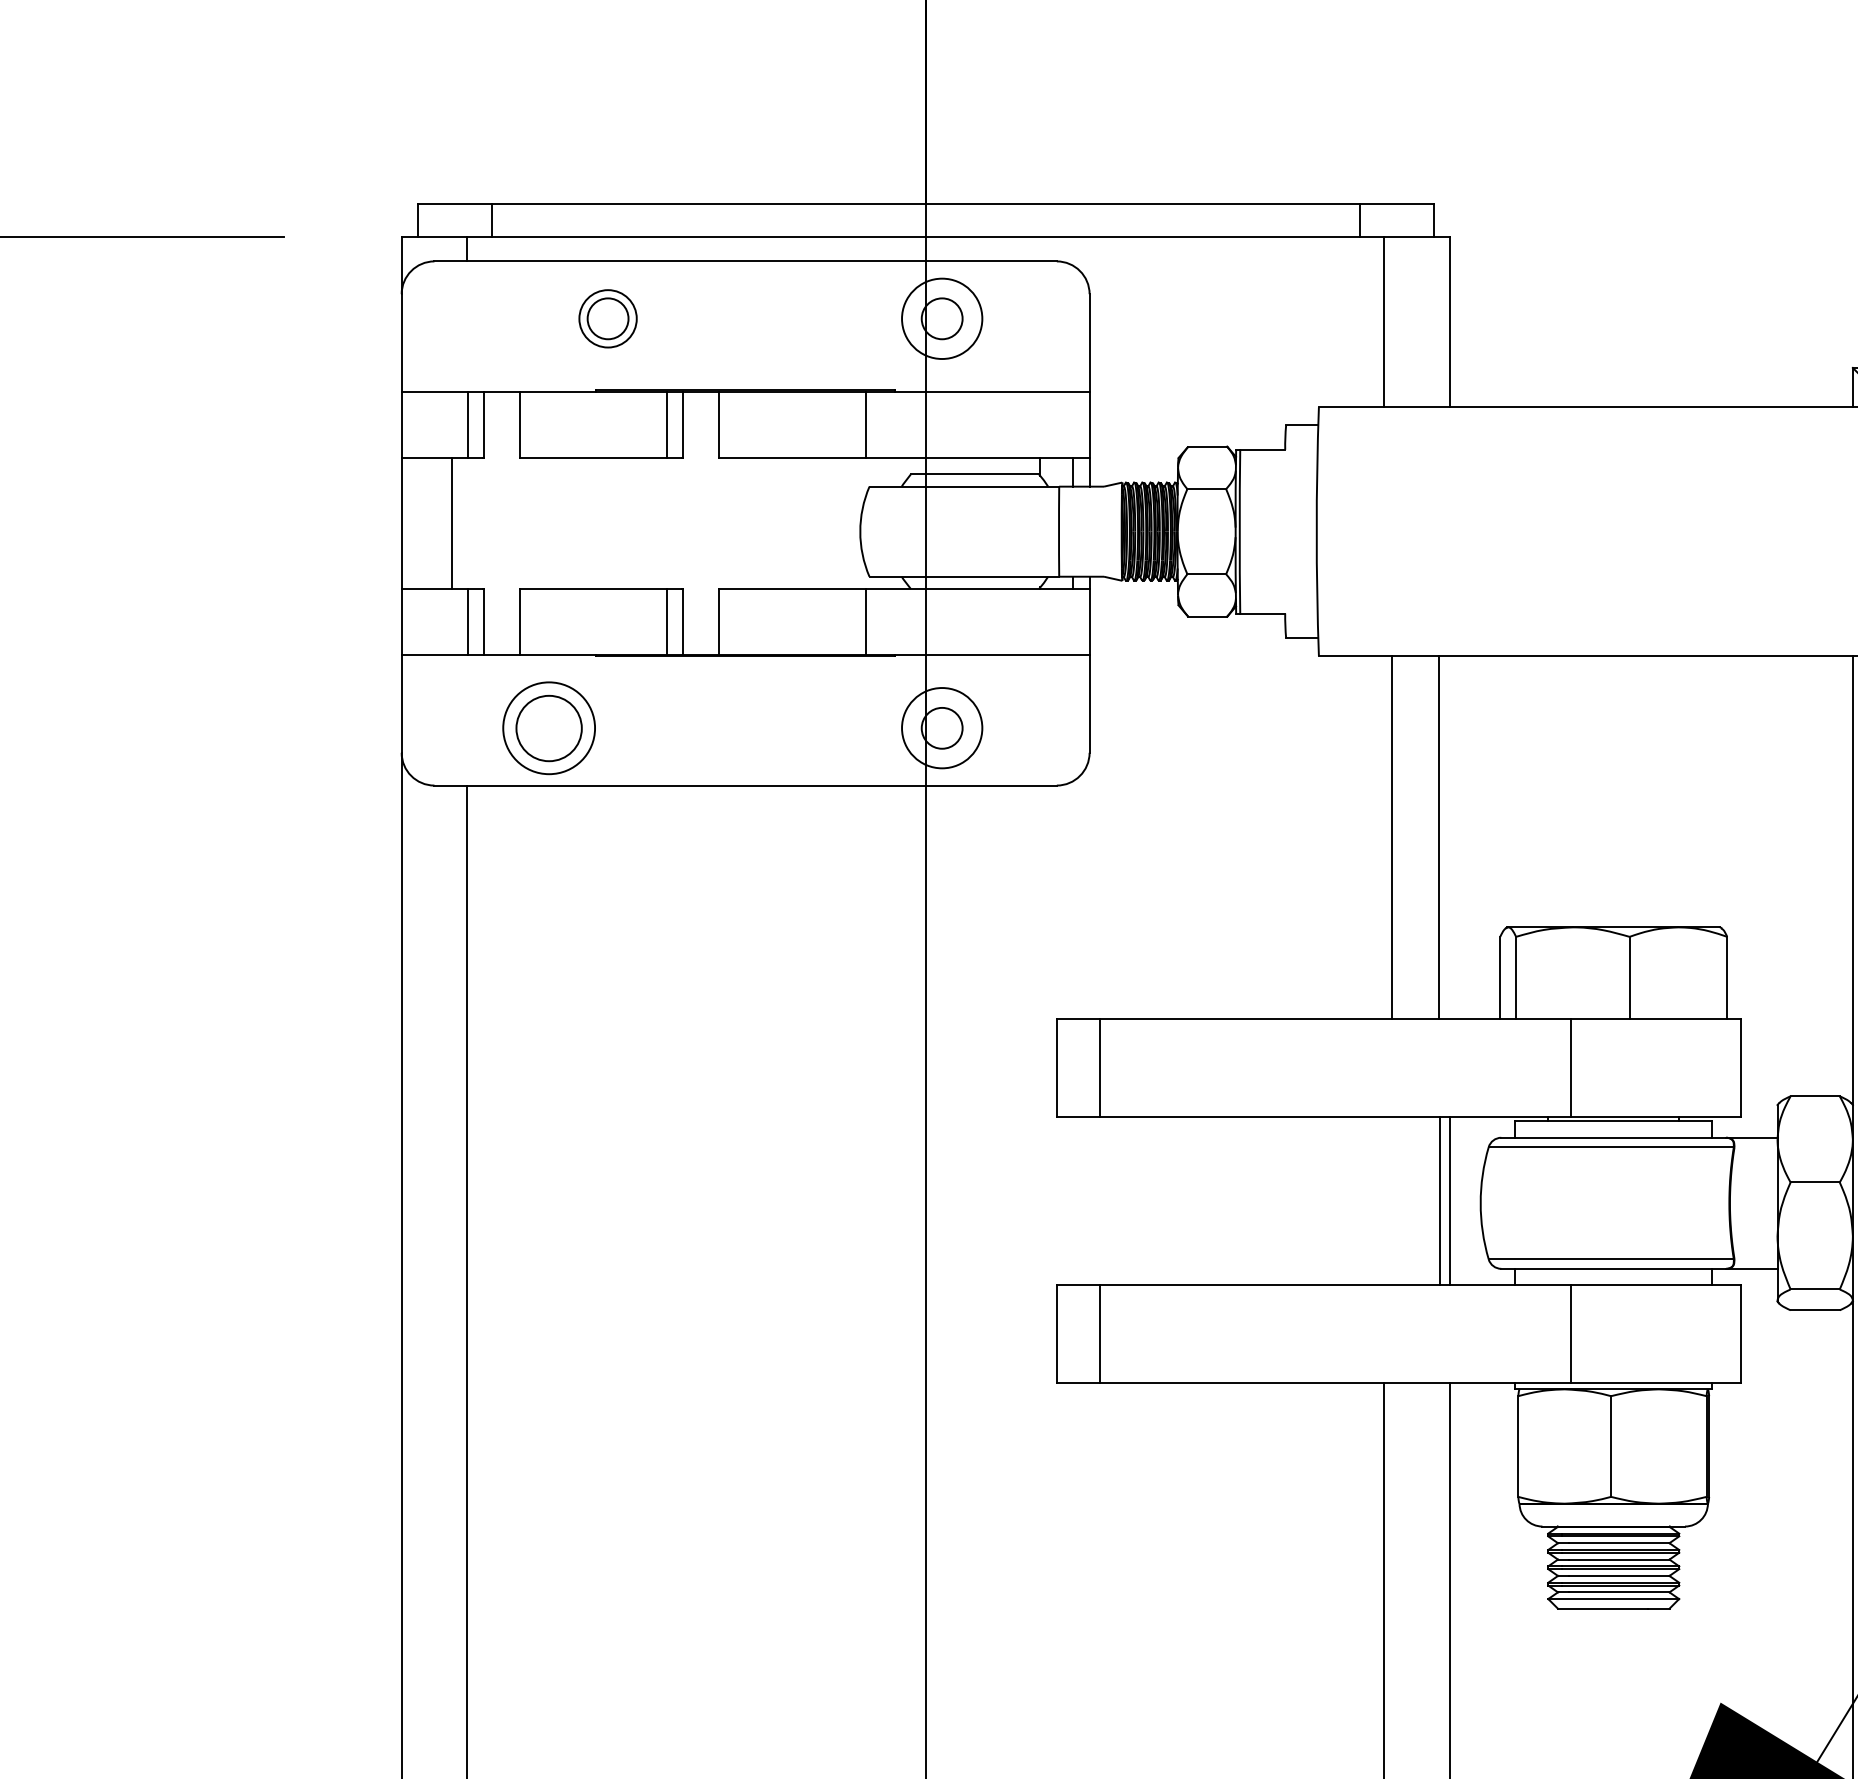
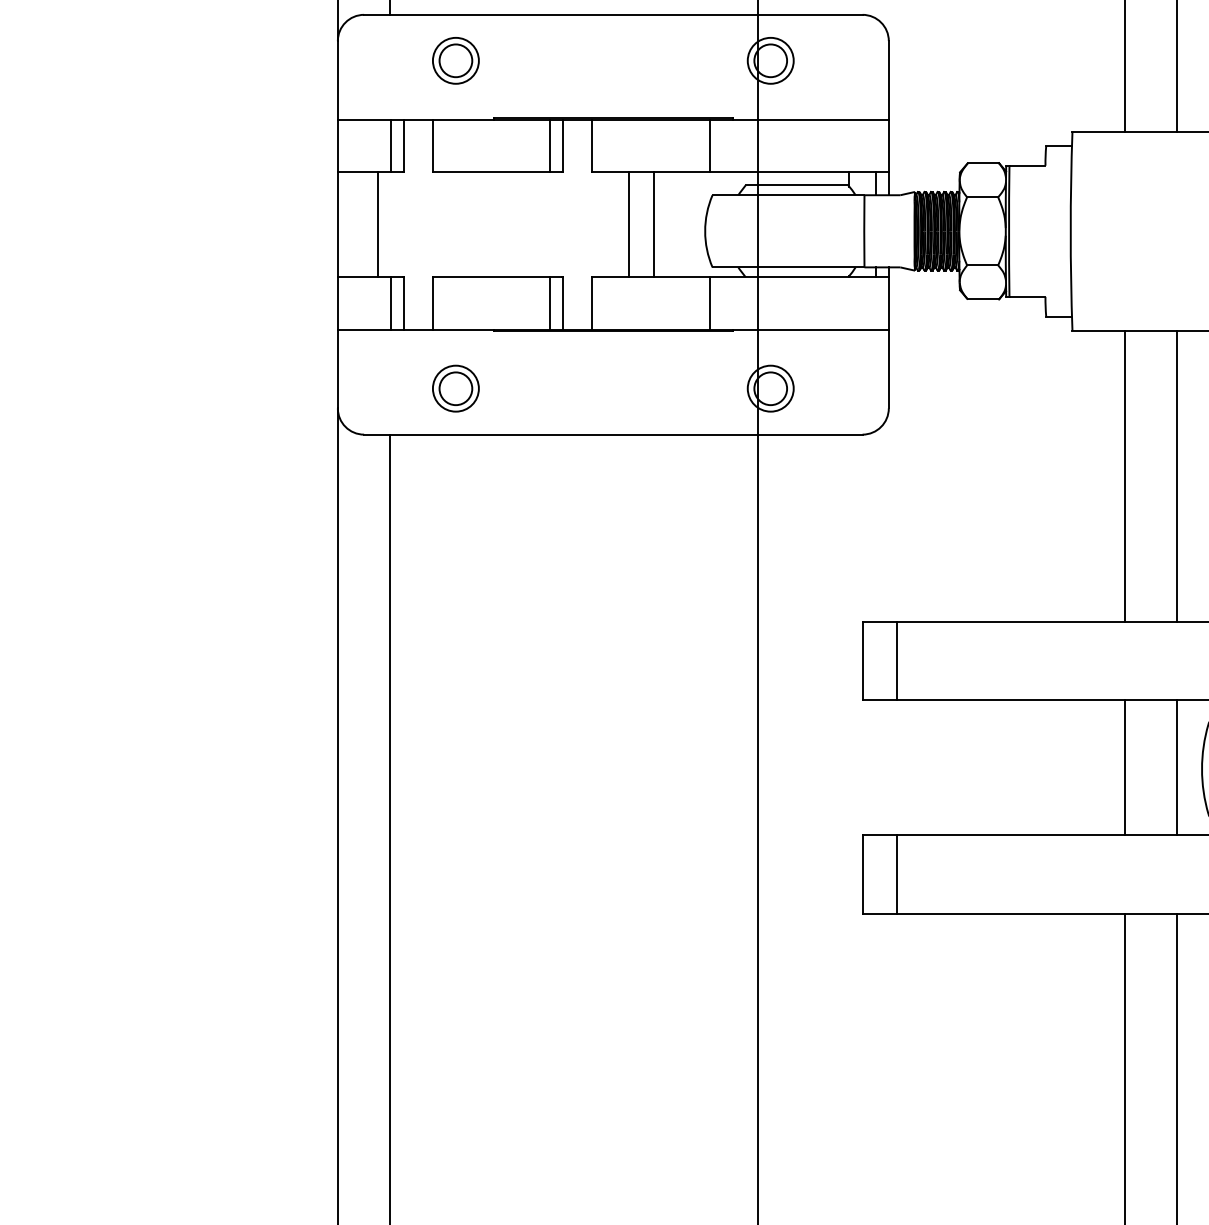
part: (607, 318) -> (455, 60), moved
circle: (941, 318) -> (770, 60), size x0.71
line: (765, 523) -> (629, 224), added
line: (796, 523) -> (654, 224), added
part: (548, 727) -> (455, 388), size x0.62
circle: (941, 727) -> (770, 388), size x0.71
line: (1391, 837) -> (1177, 476), moved
line: (1439, 837) -> (1125, 476), moved
line: (1440, 1201) -> (1125, 767), moved

